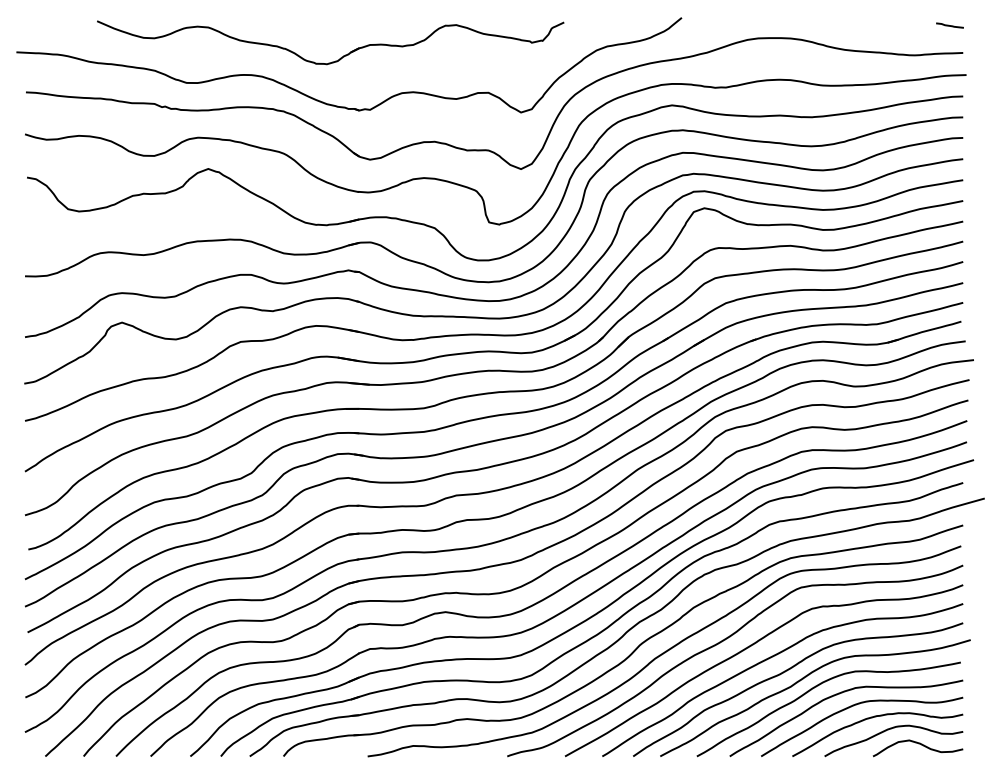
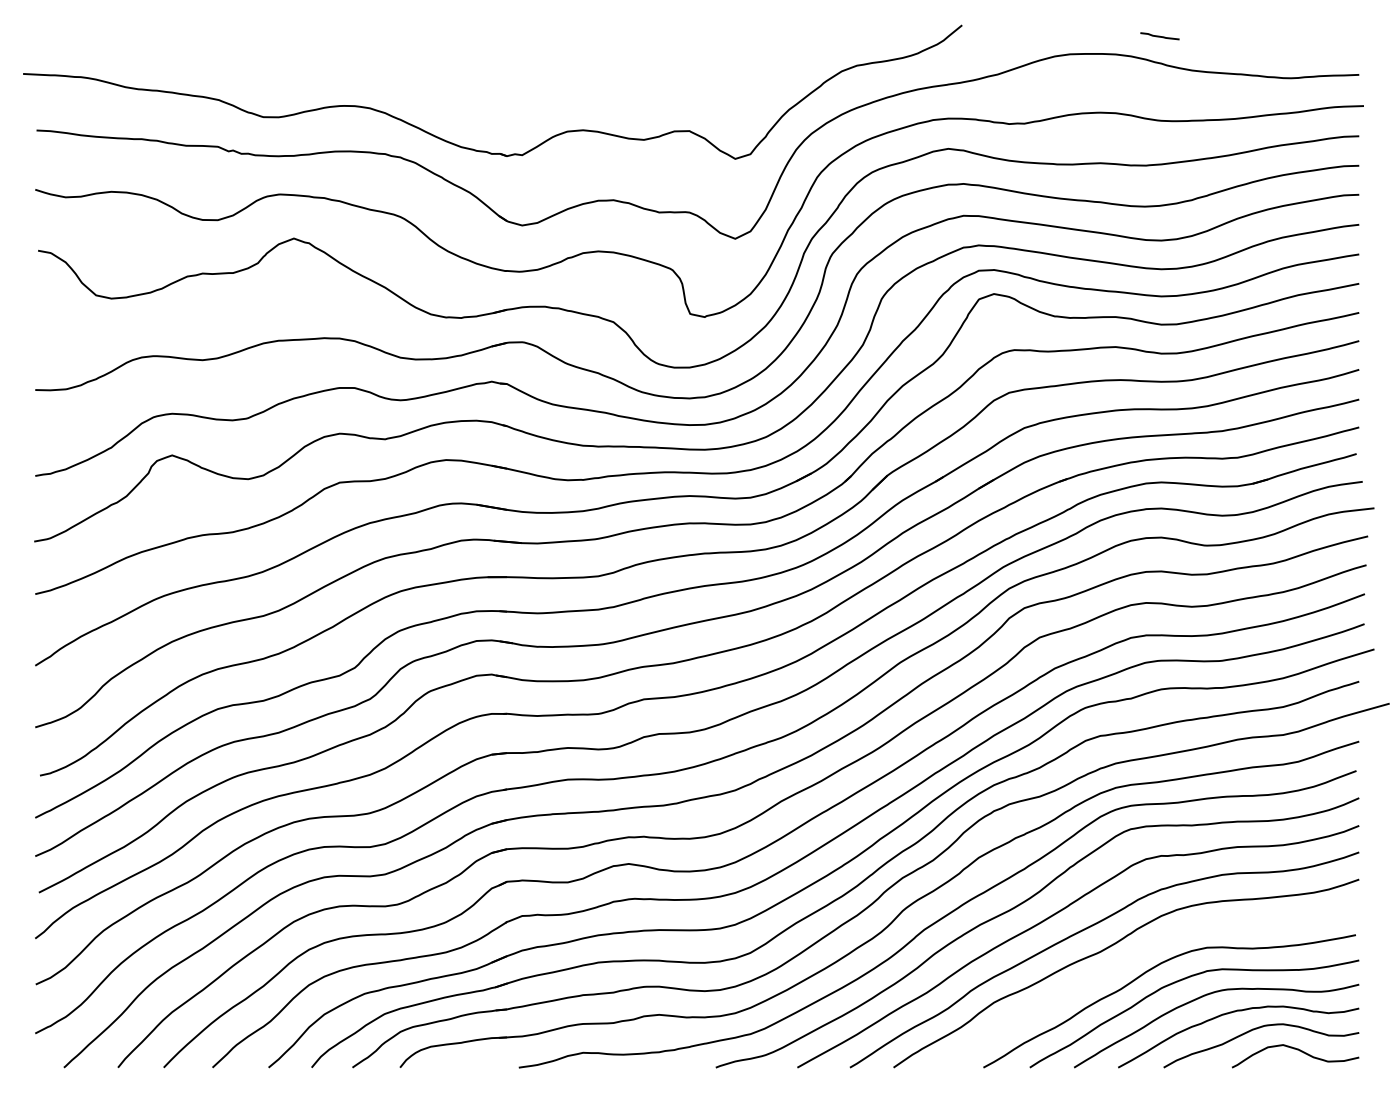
line: (949, 25) -> (1159, 36), moved
part: (340, 57) -> (480, 81), removed
curve: (803, 679) -> (1133, 959), removed

